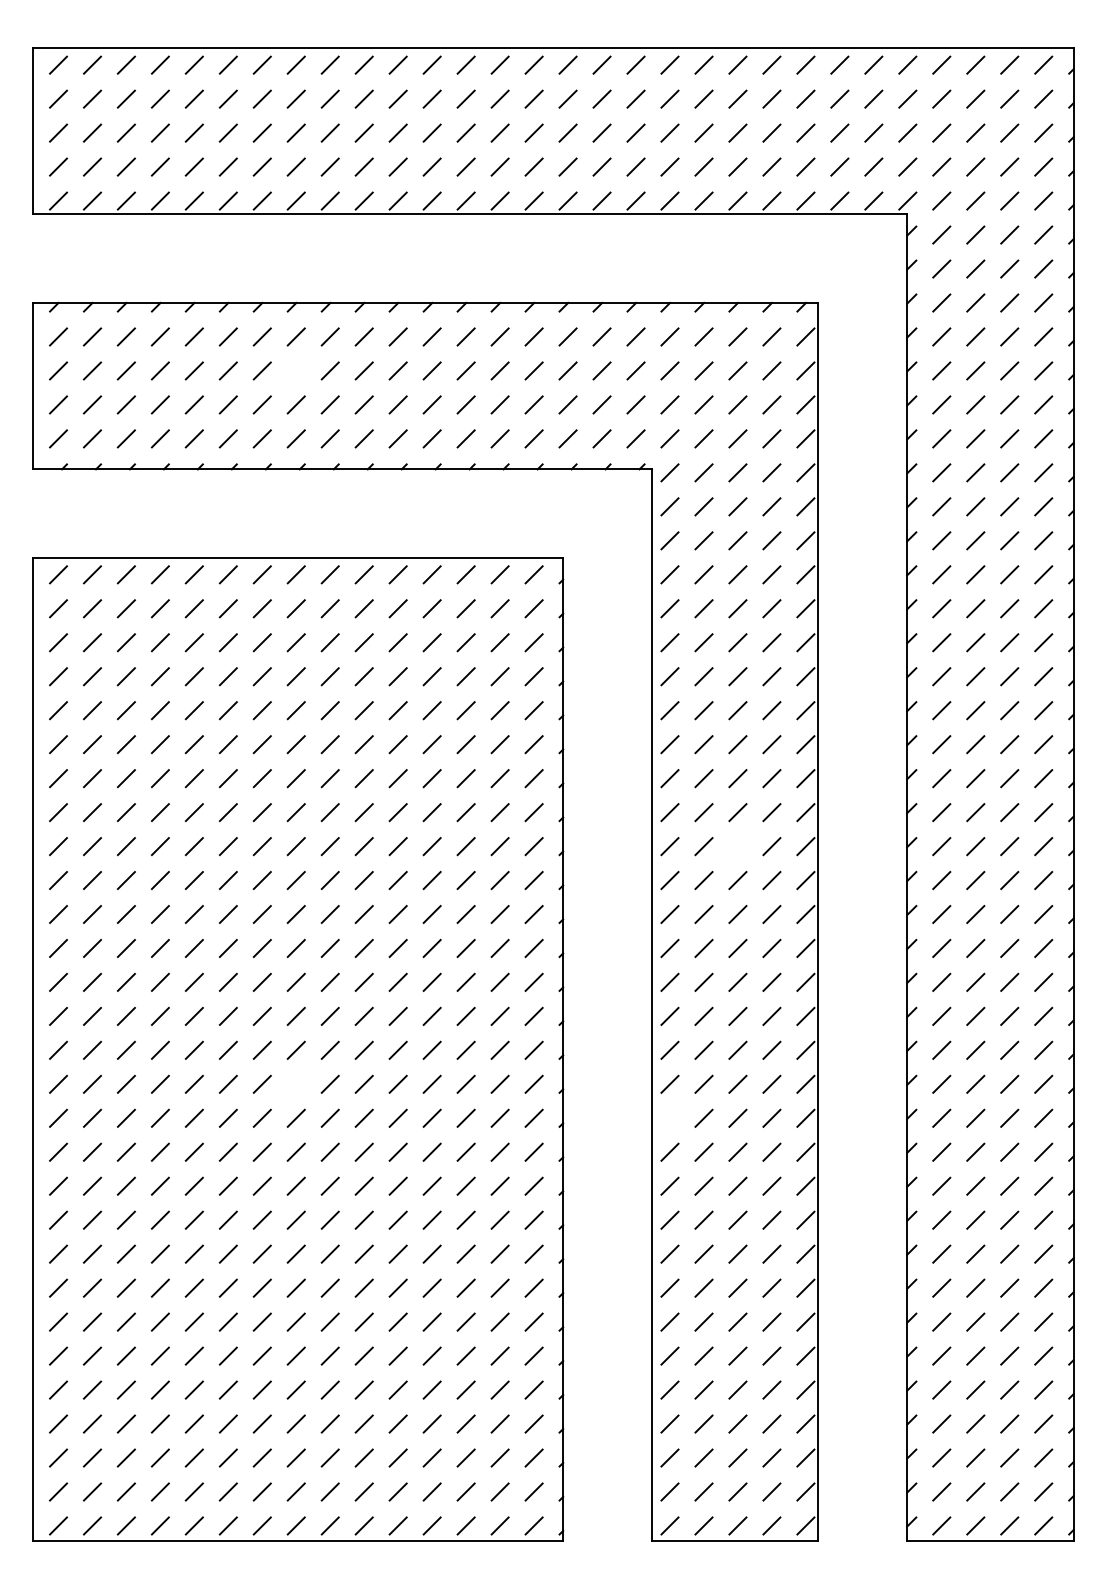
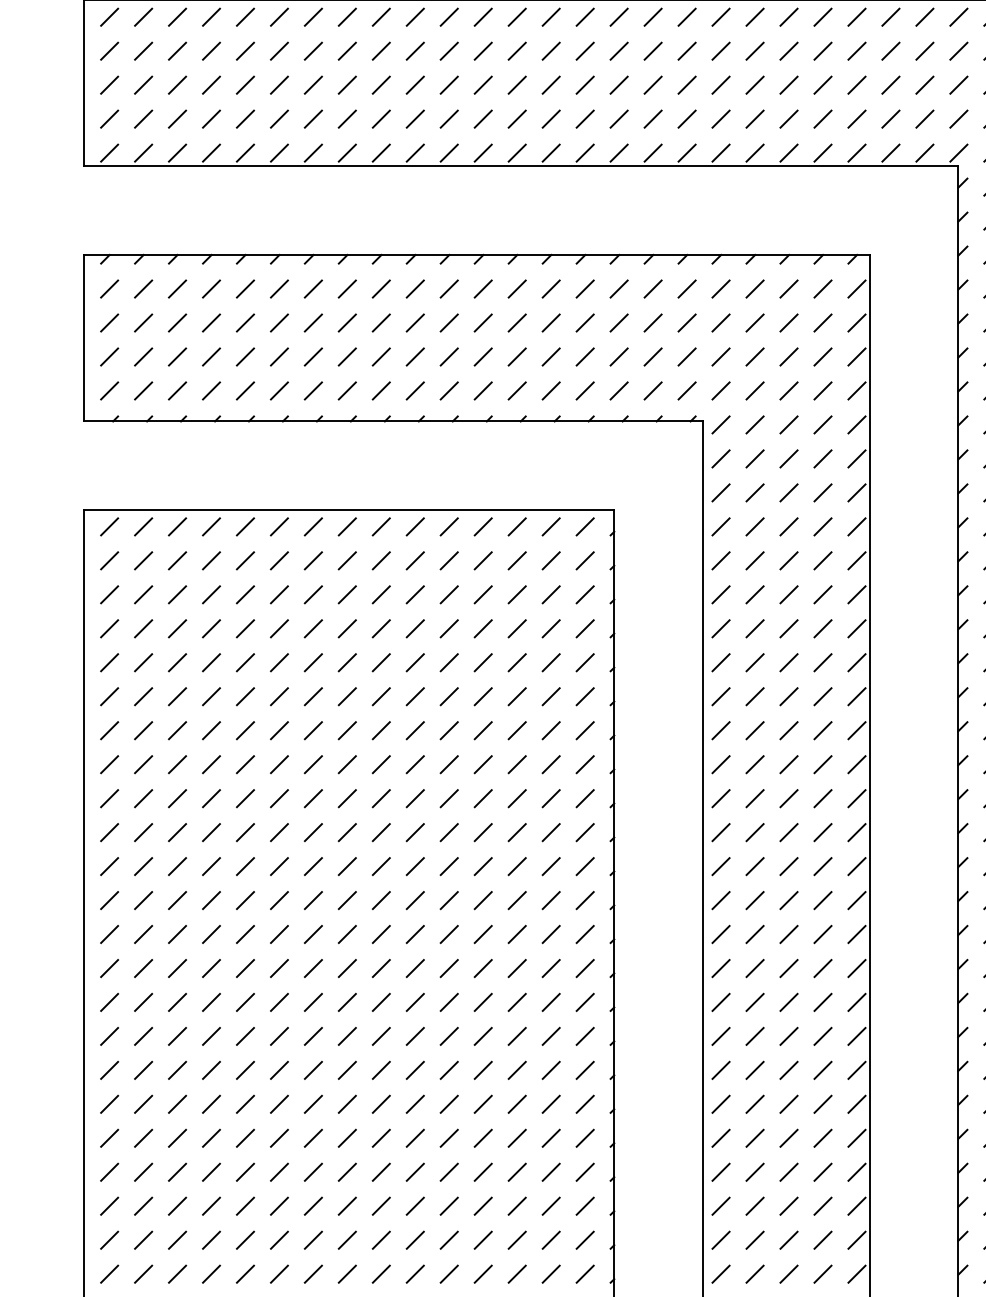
line: (295, 370) -> (346, 322), added
line: (737, 846) -> (788, 798), added
line: (295, 1083) -> (346, 1035), added
line: (669, 1117) -> (720, 1069), added

